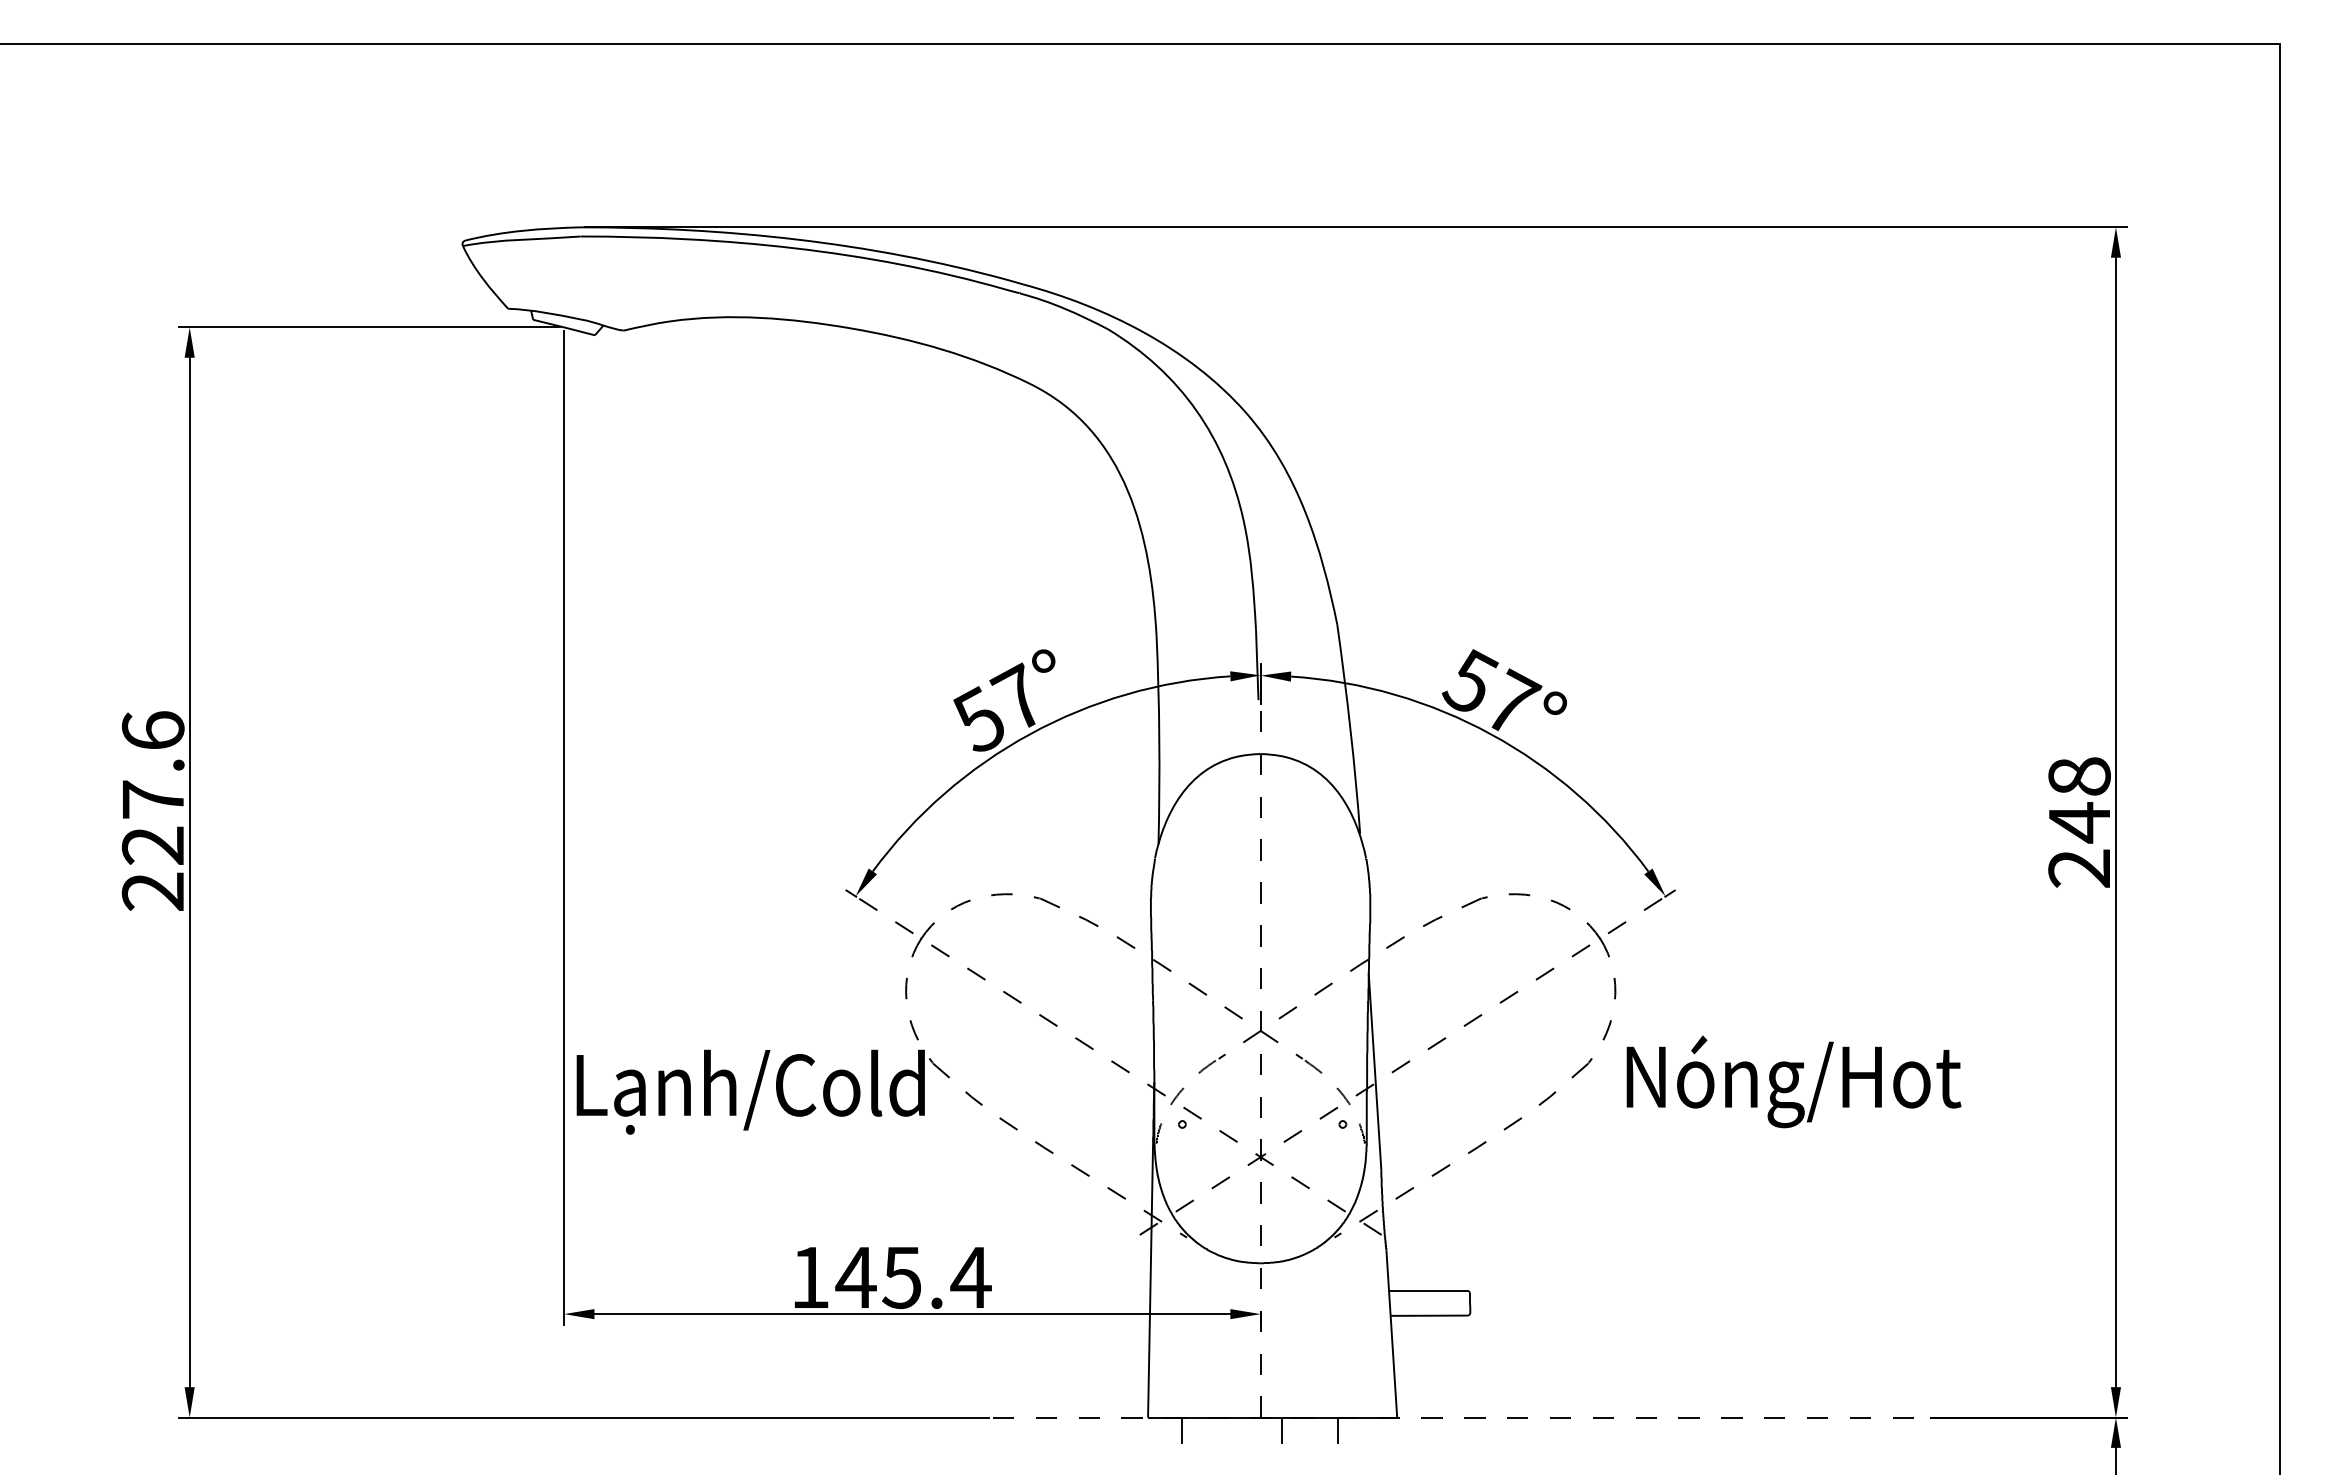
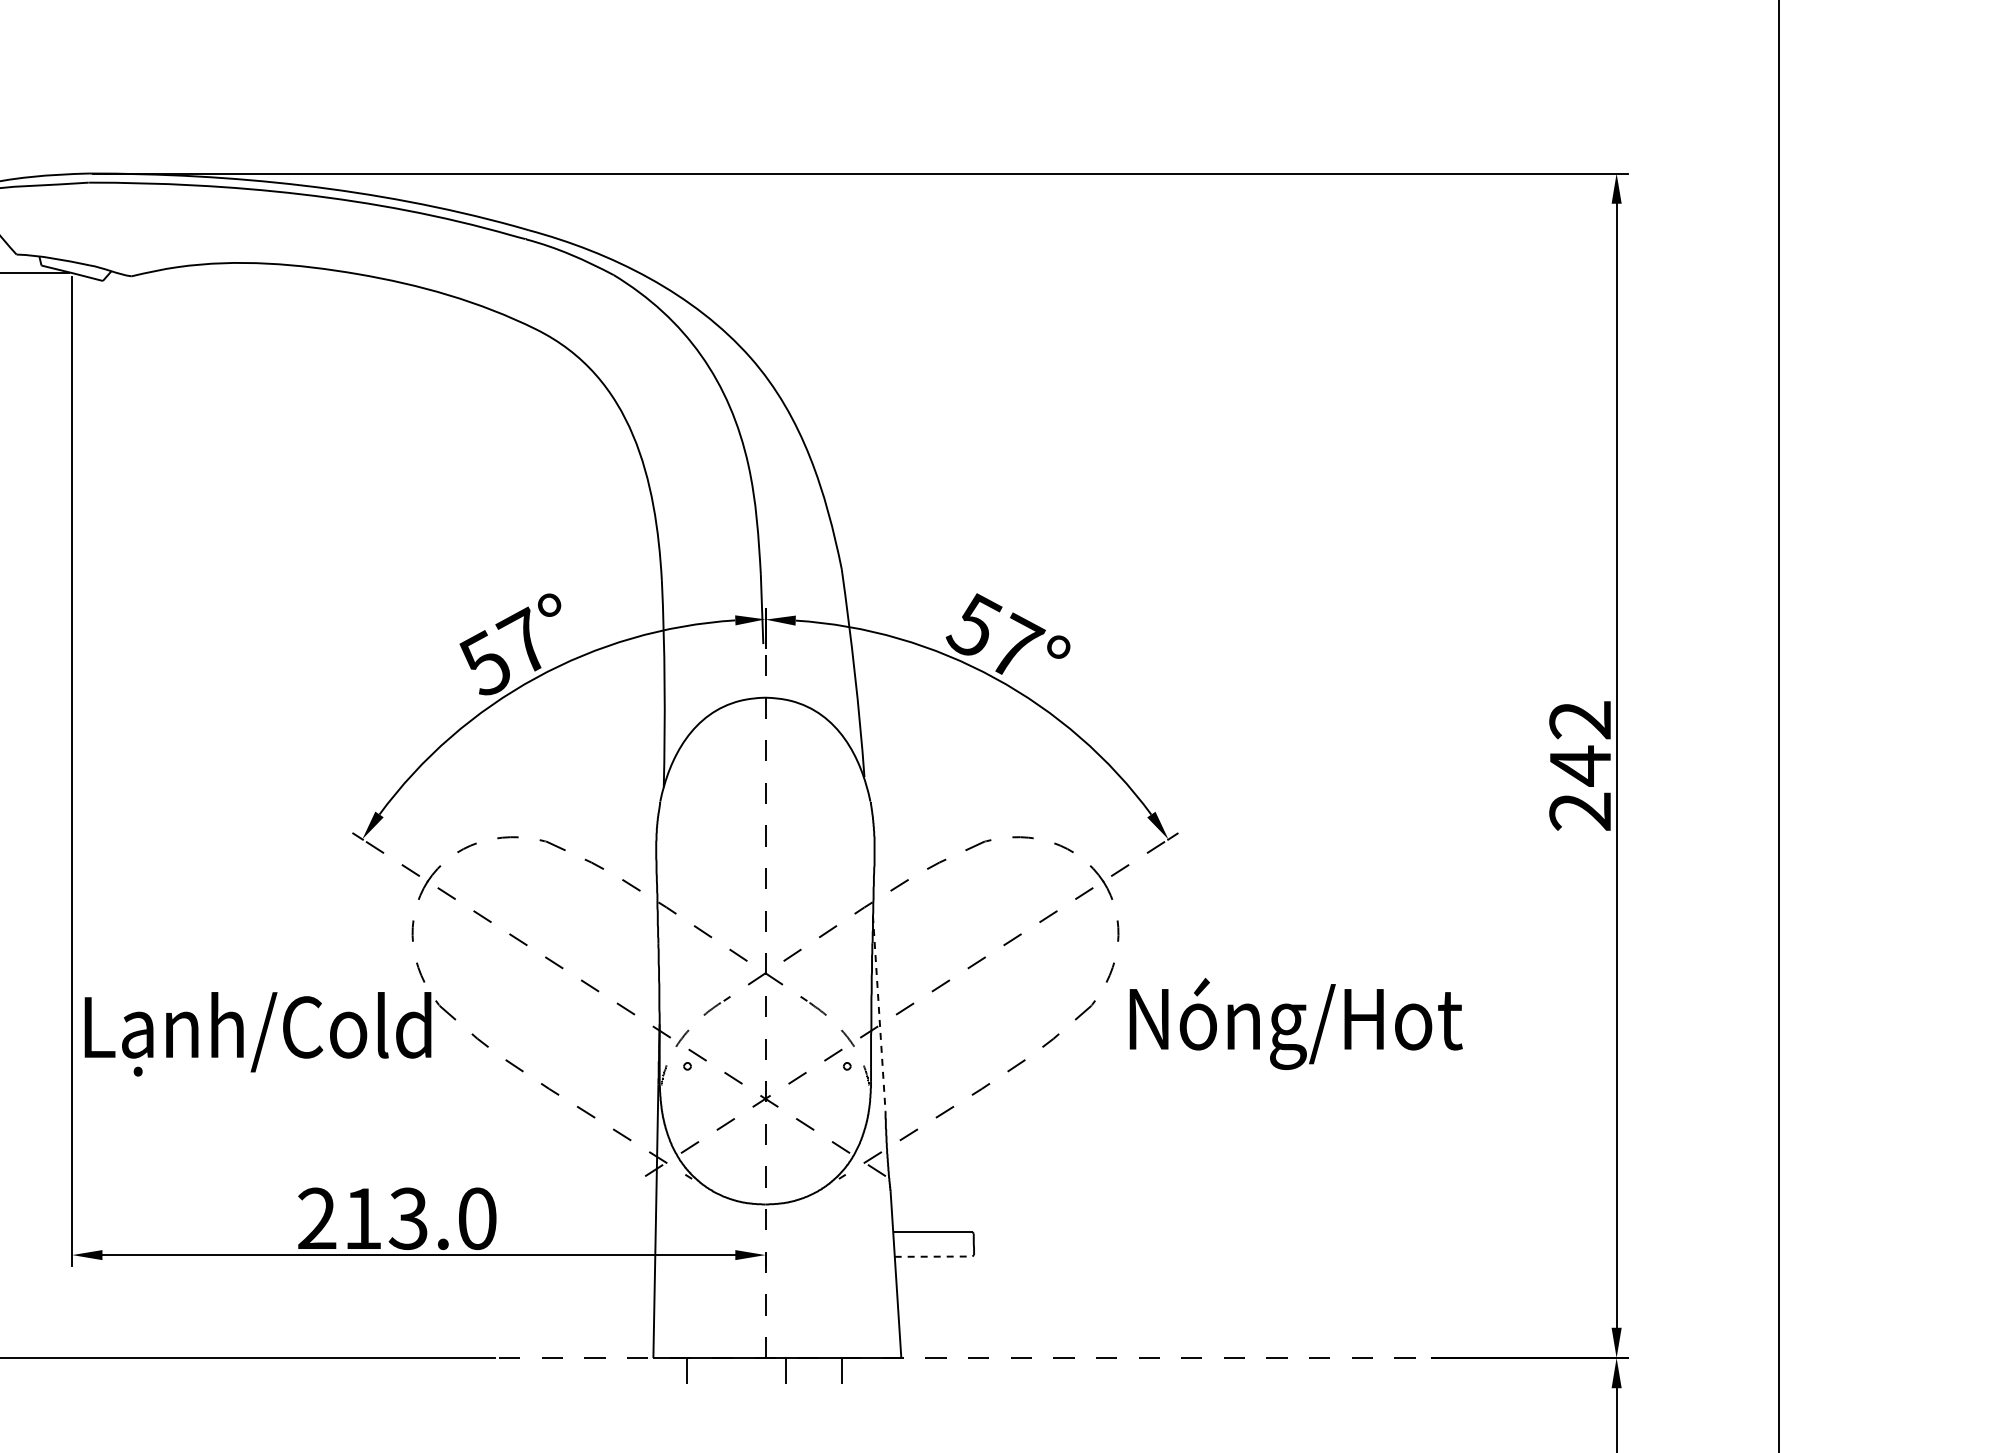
text: (2079, 776) -> (1580, 720), 248 -> 242
line: (1375, 1072) -> (879, 1014), solid -> dashed
text: (891, 1277) -> (398, 1218), 145.4 -> 213.0
line: (1430, 1315) -> (934, 1256), solid -> dashed

